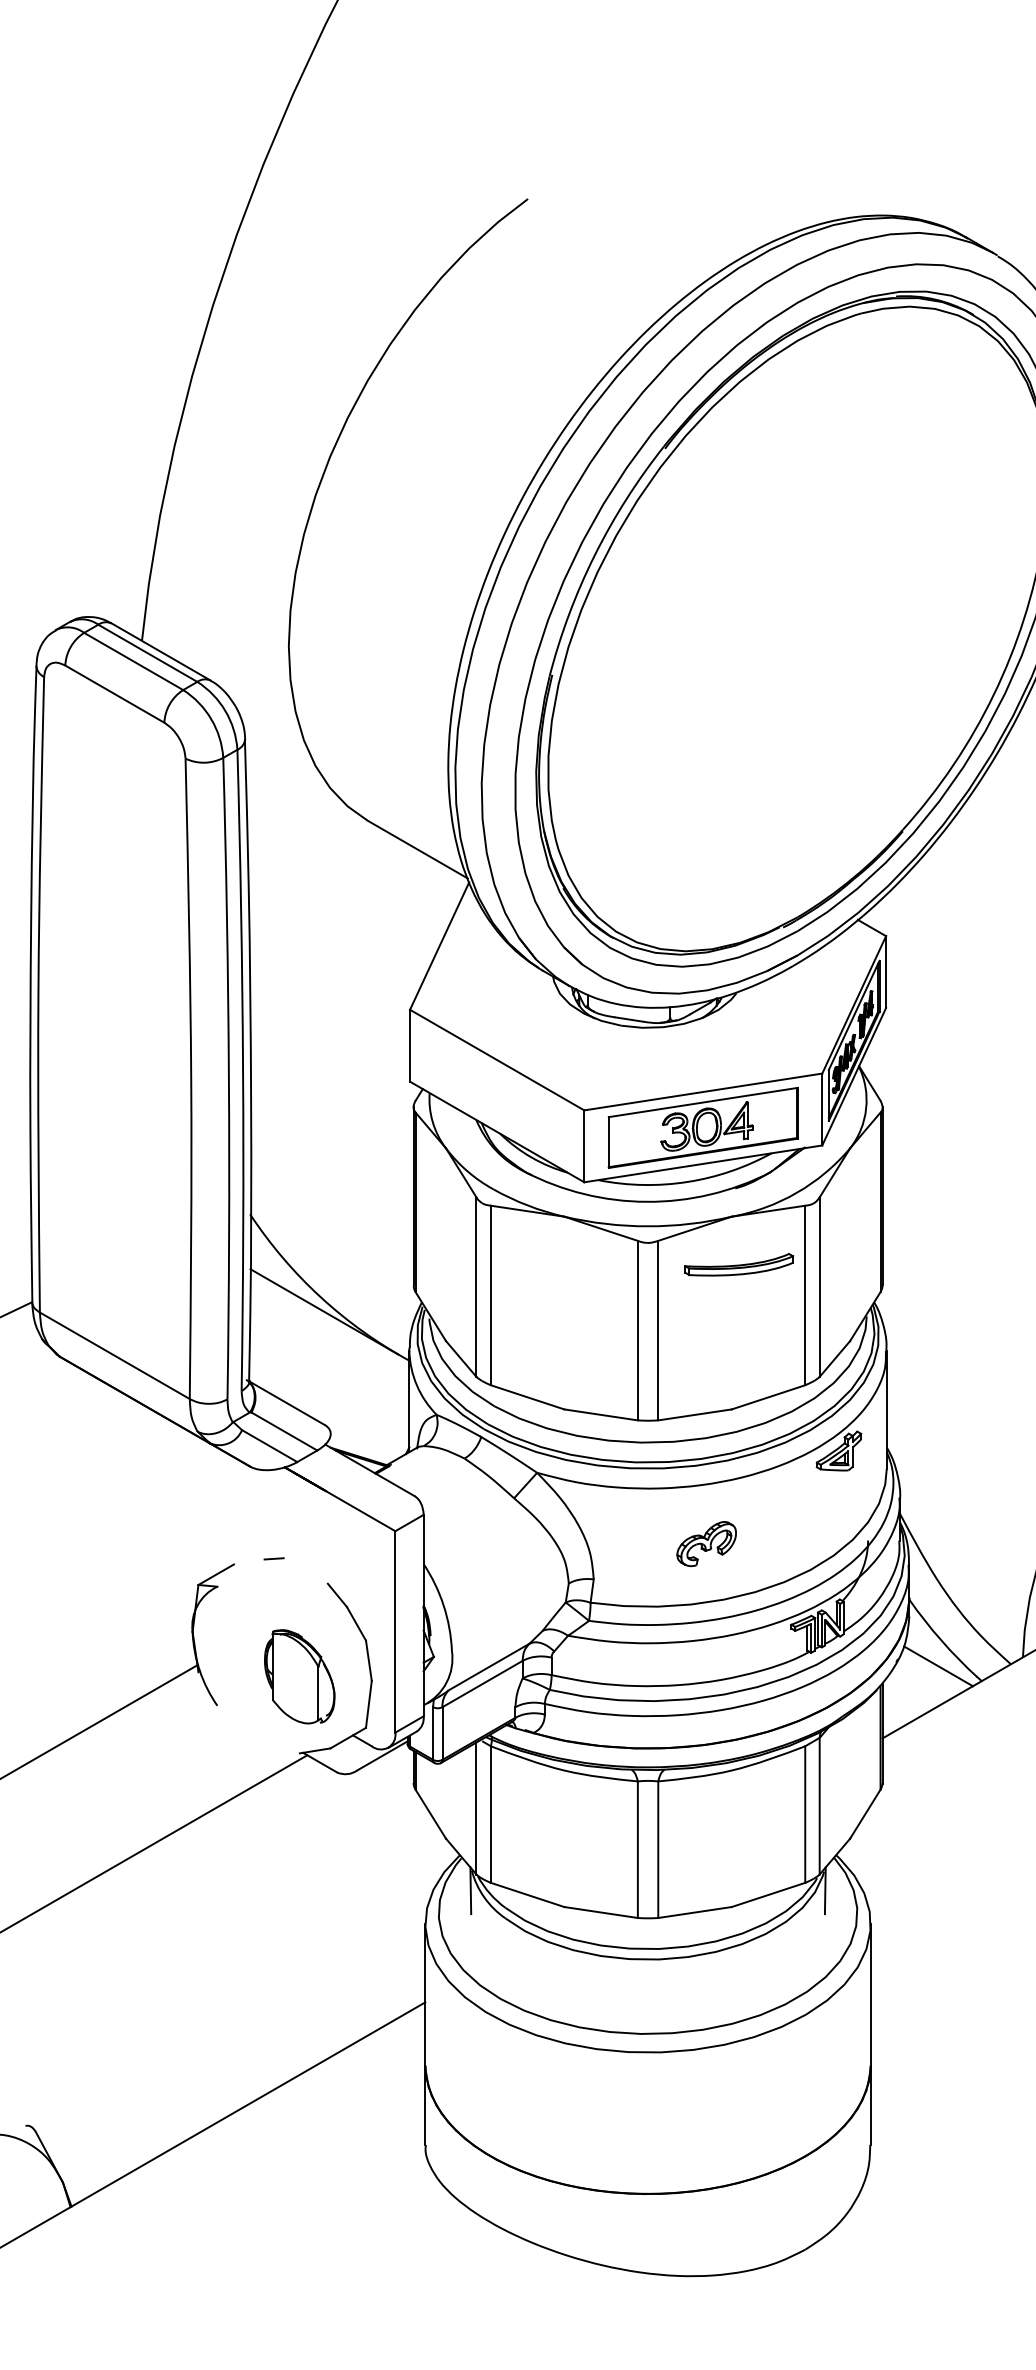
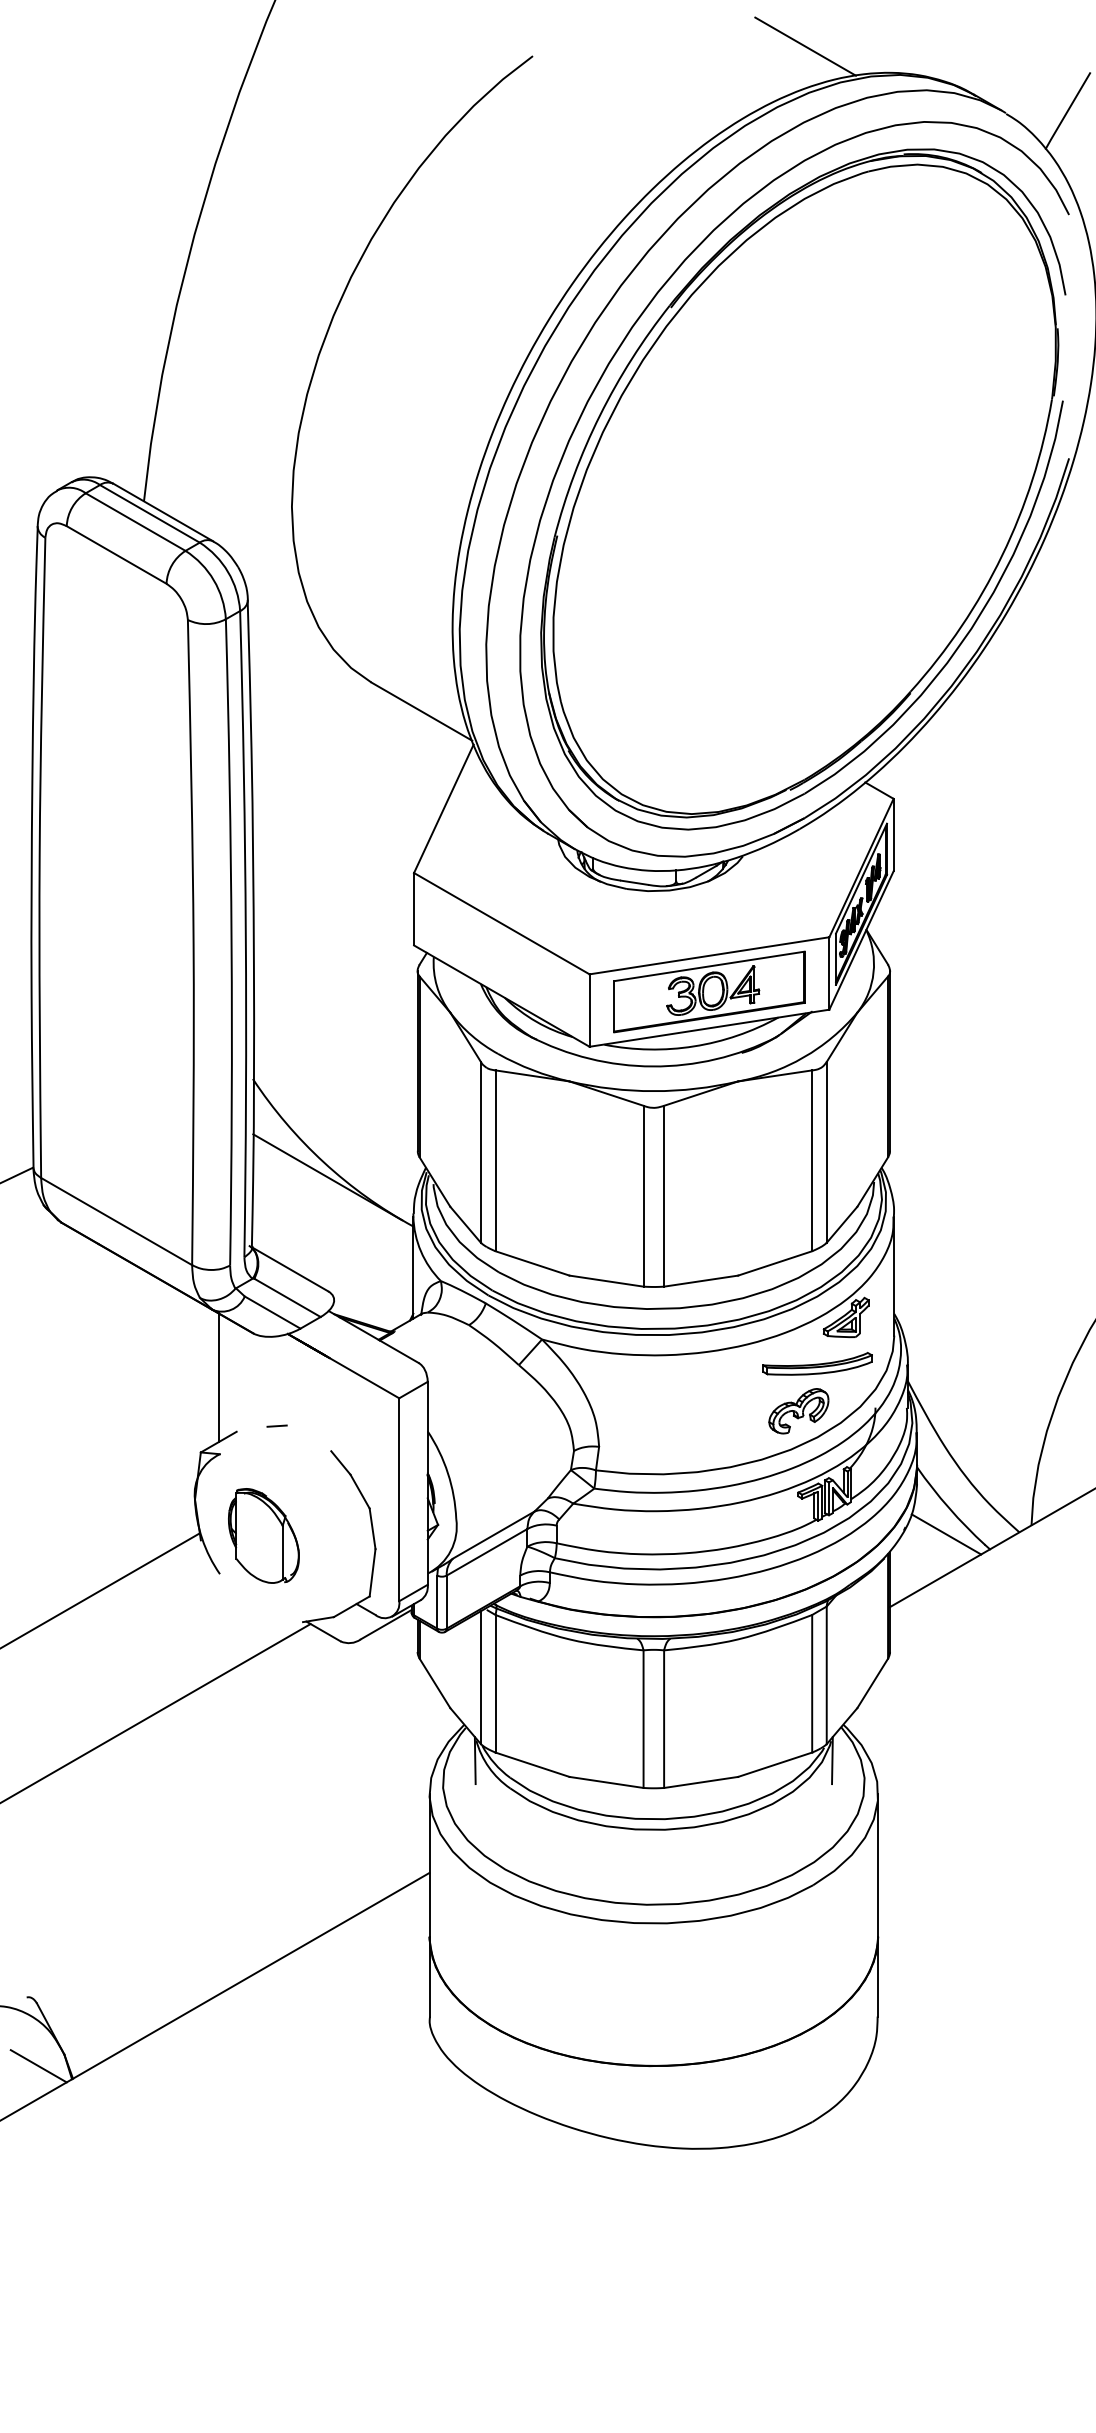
line: (798, 189) -> (805, 46), added
part: (739, 1264) -> (817, 1363), moved
line: (215, 1510) -> (218, 1377), added
part: (706, 1544) -> (798, 1411), moved
part: (299, 1676) -> (263, 1535), moved
line: (37, 2194) -> (38, 2066), added

